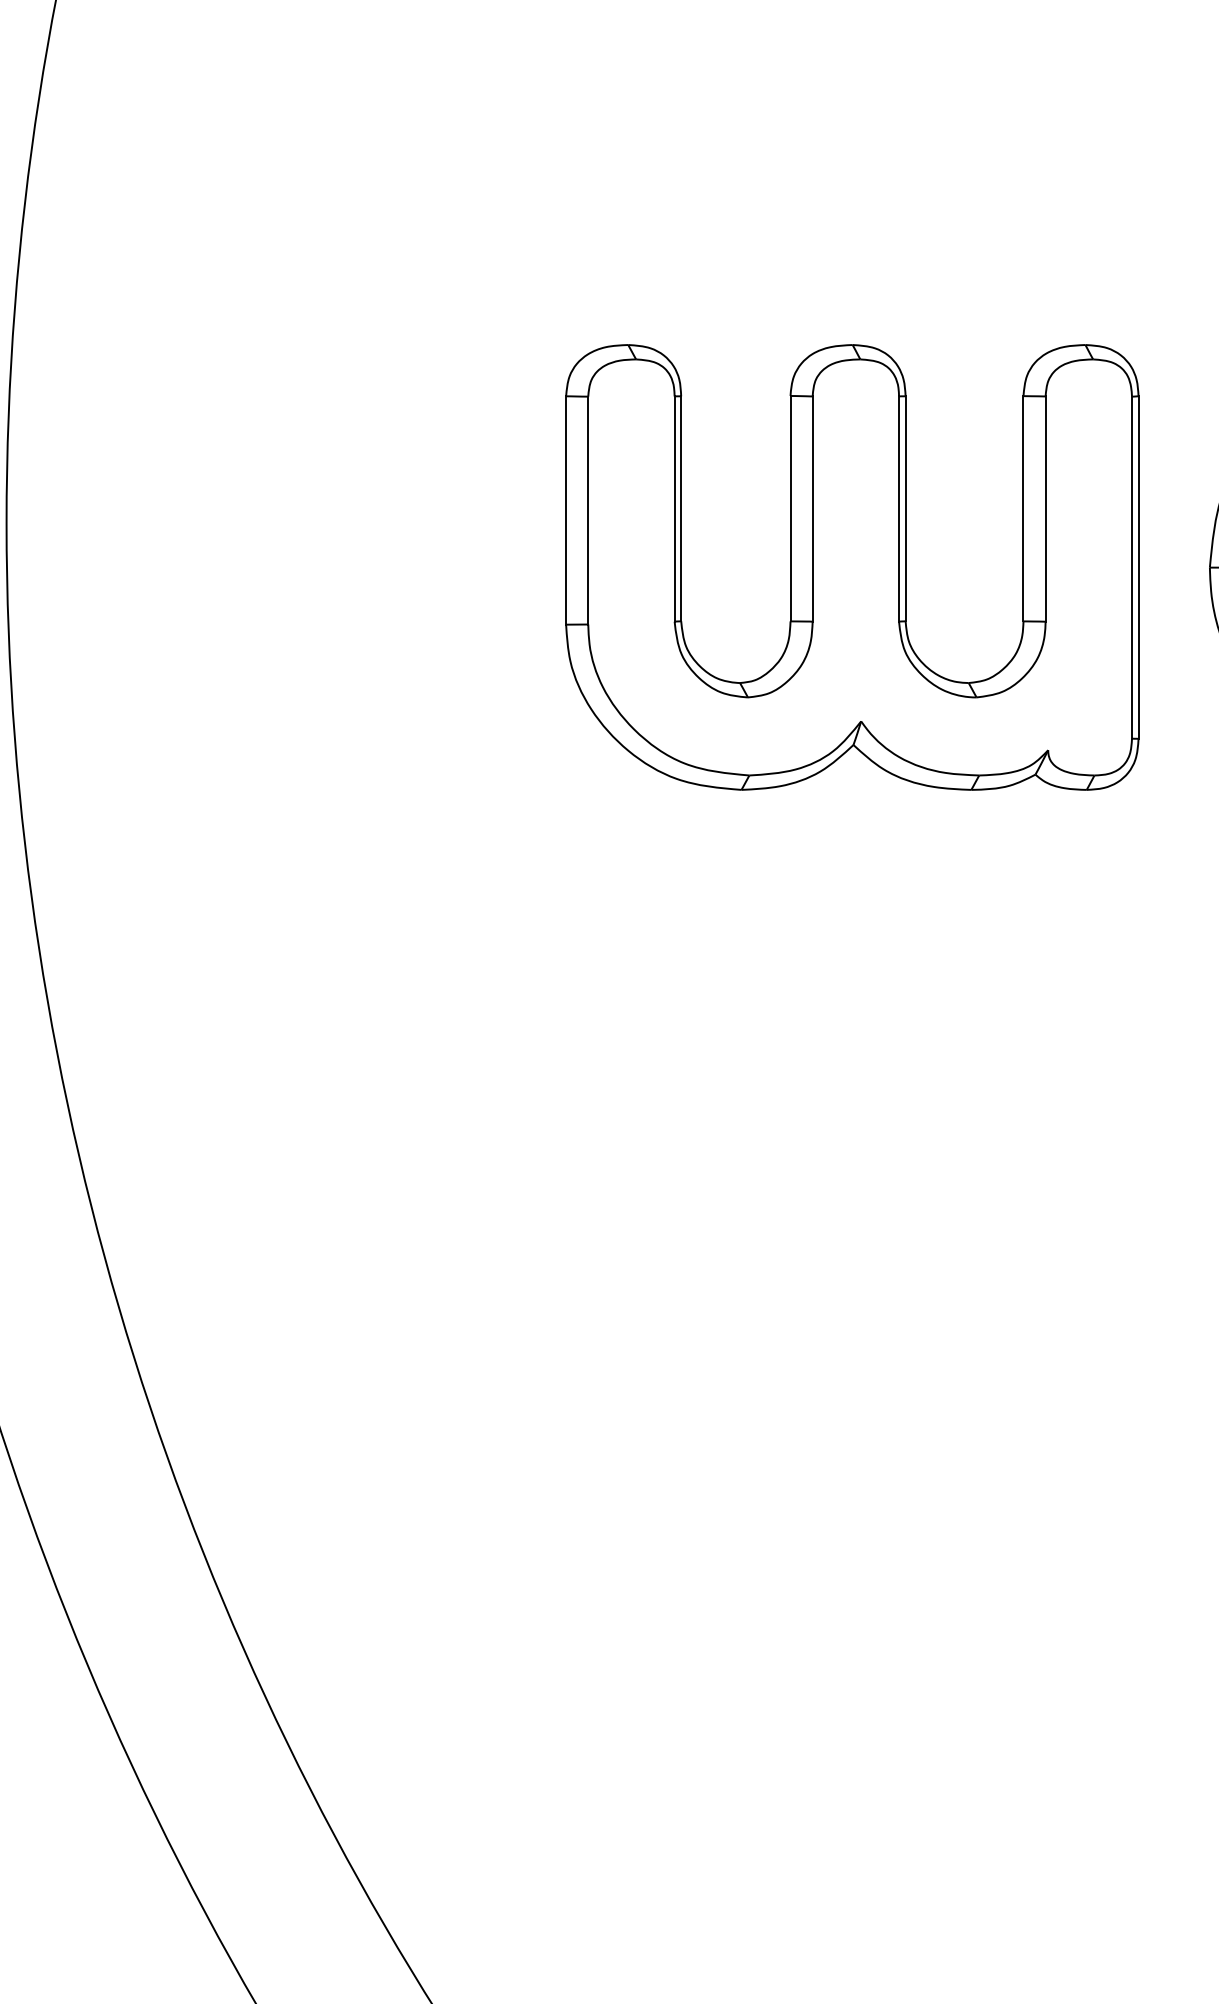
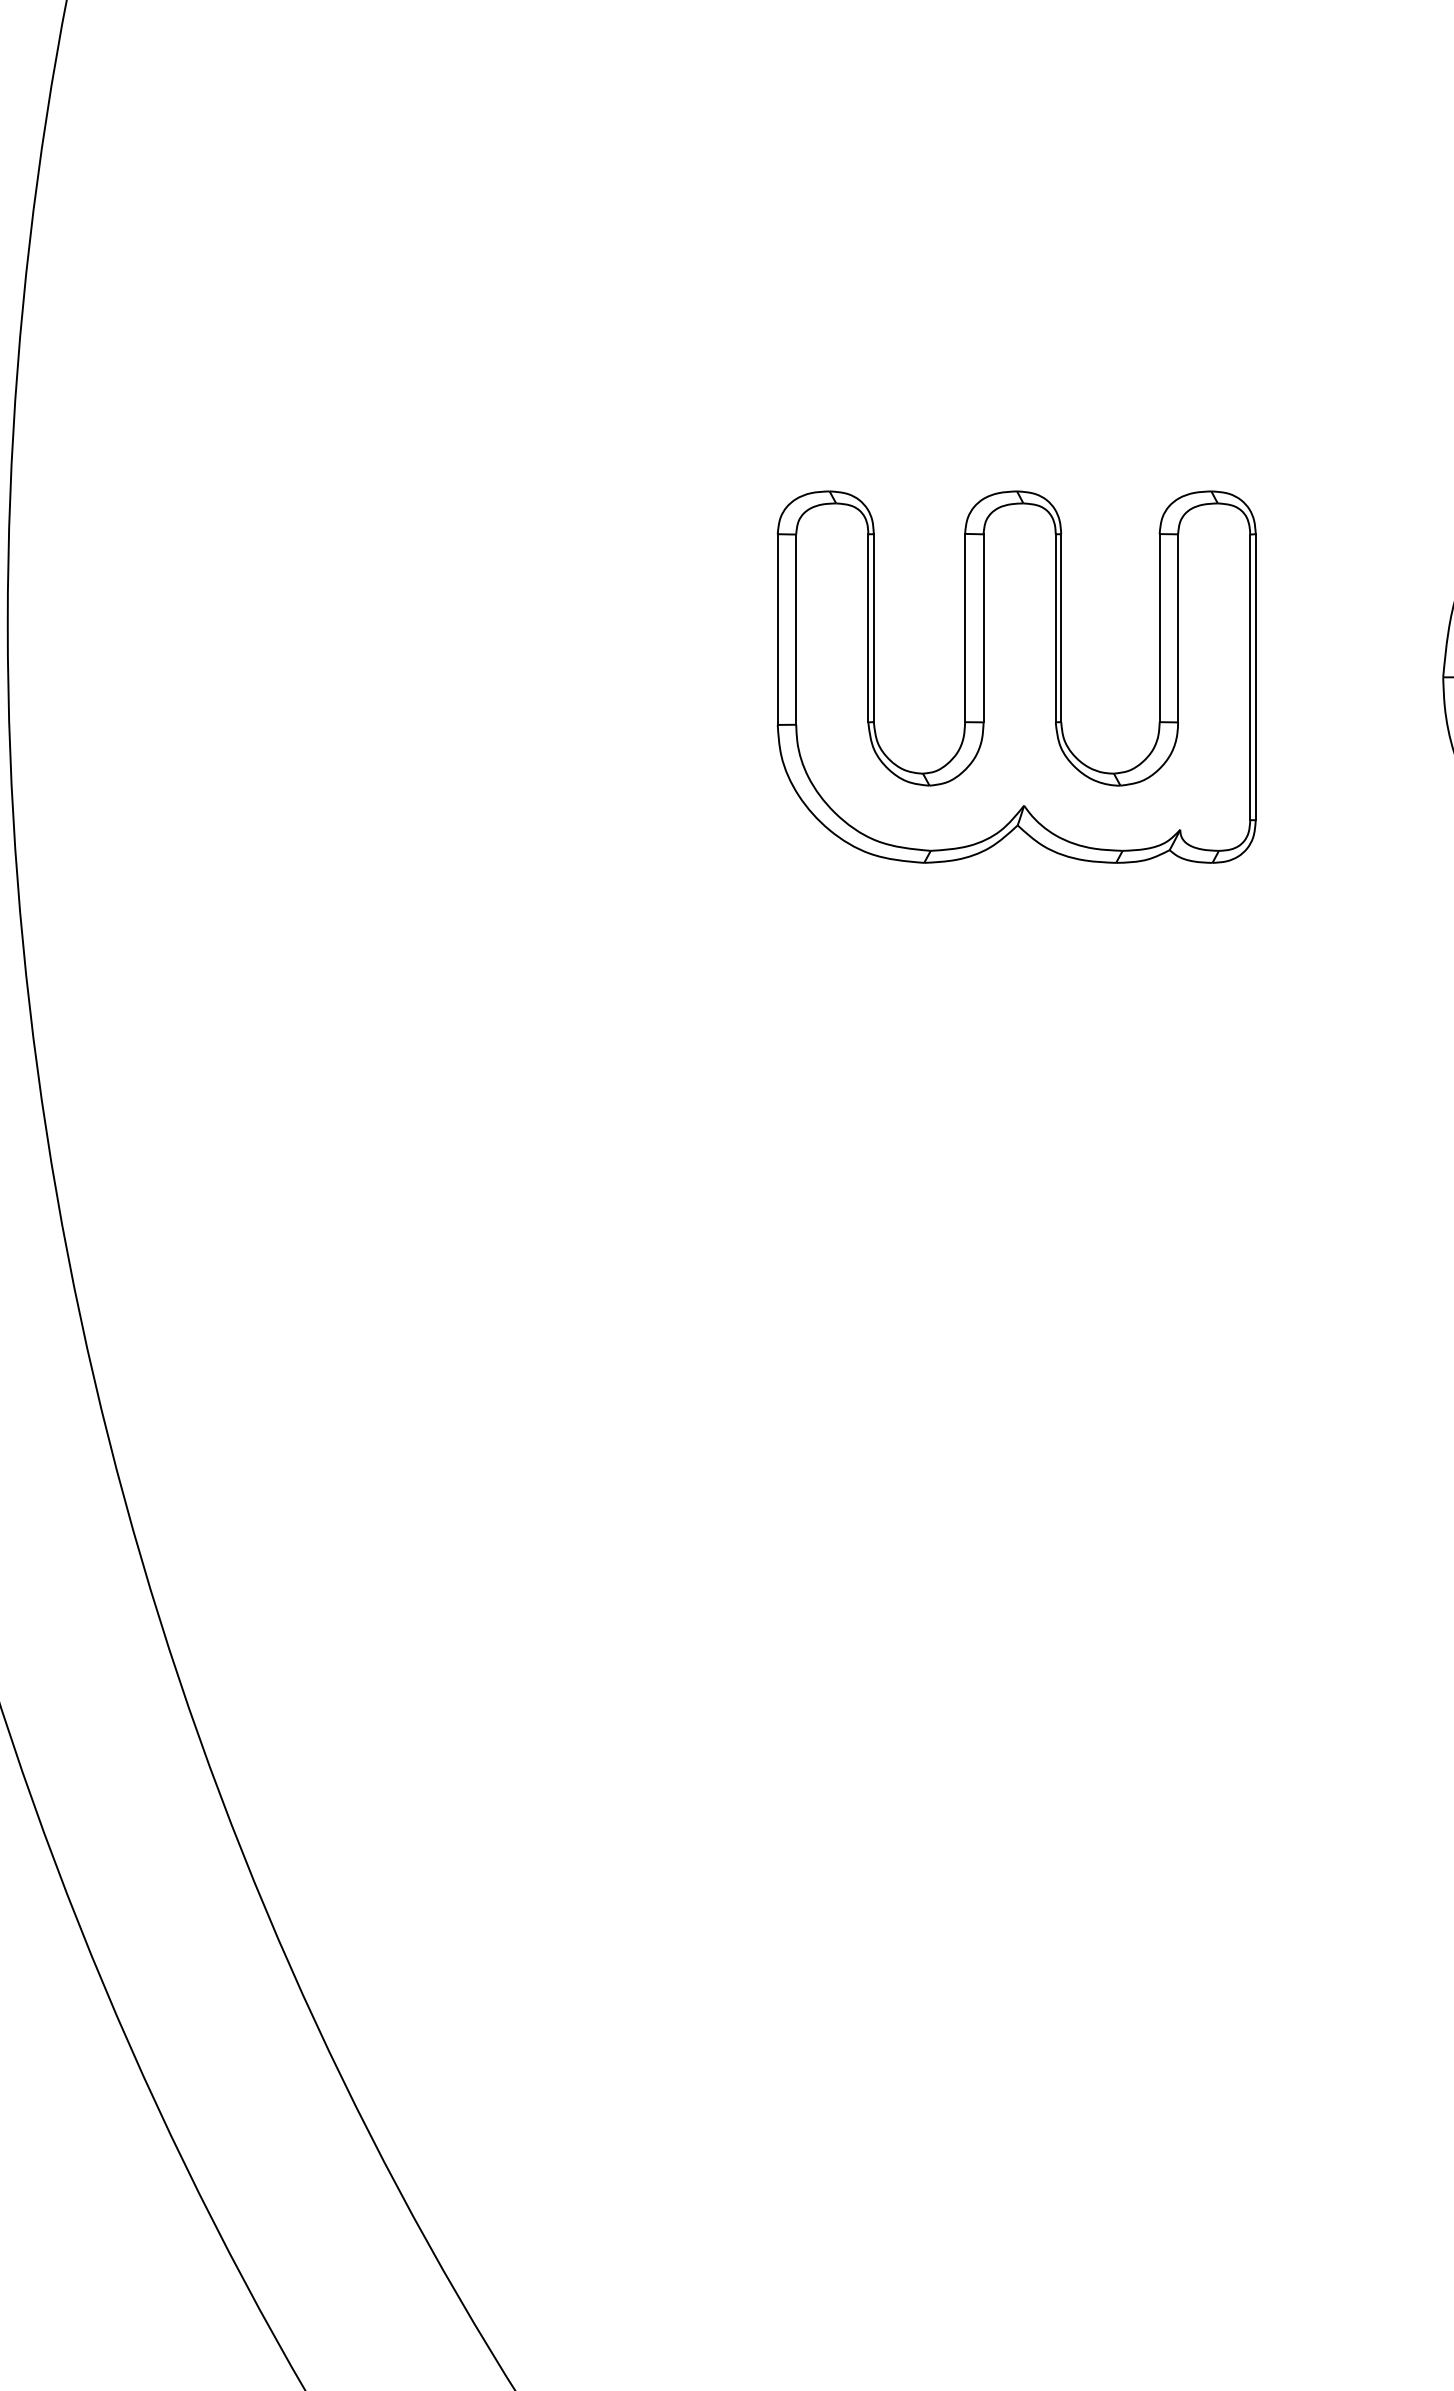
part: (852, 567) -> (1016, 677), size x0.7

